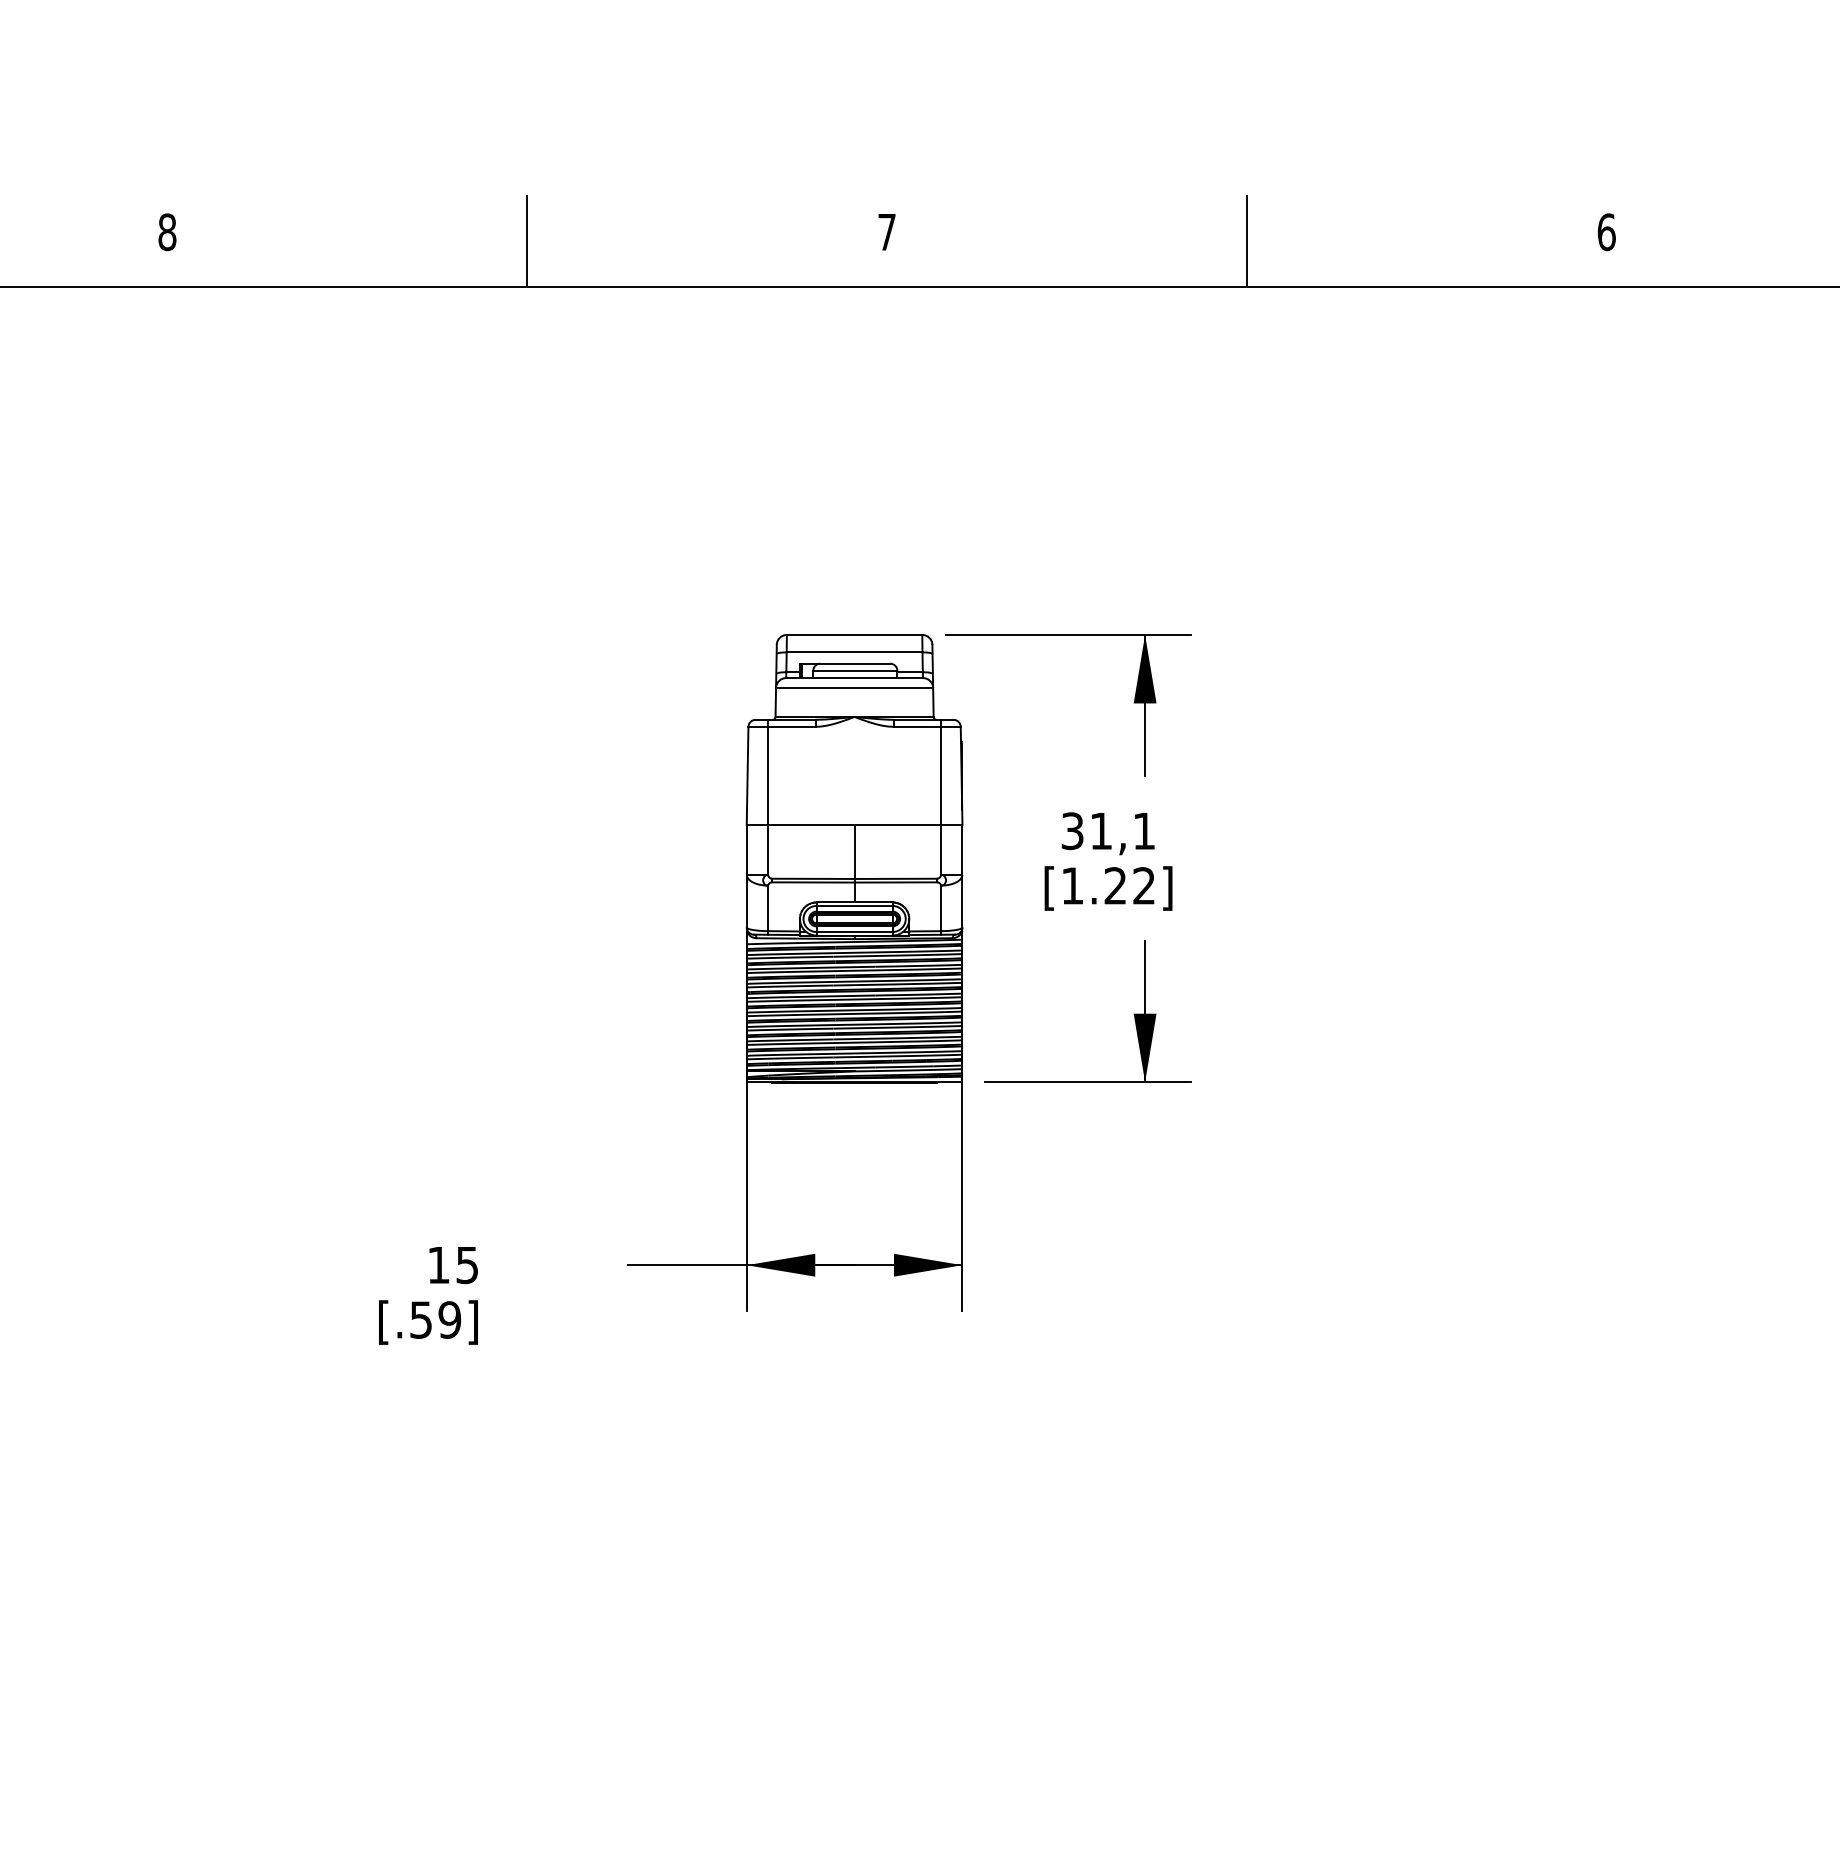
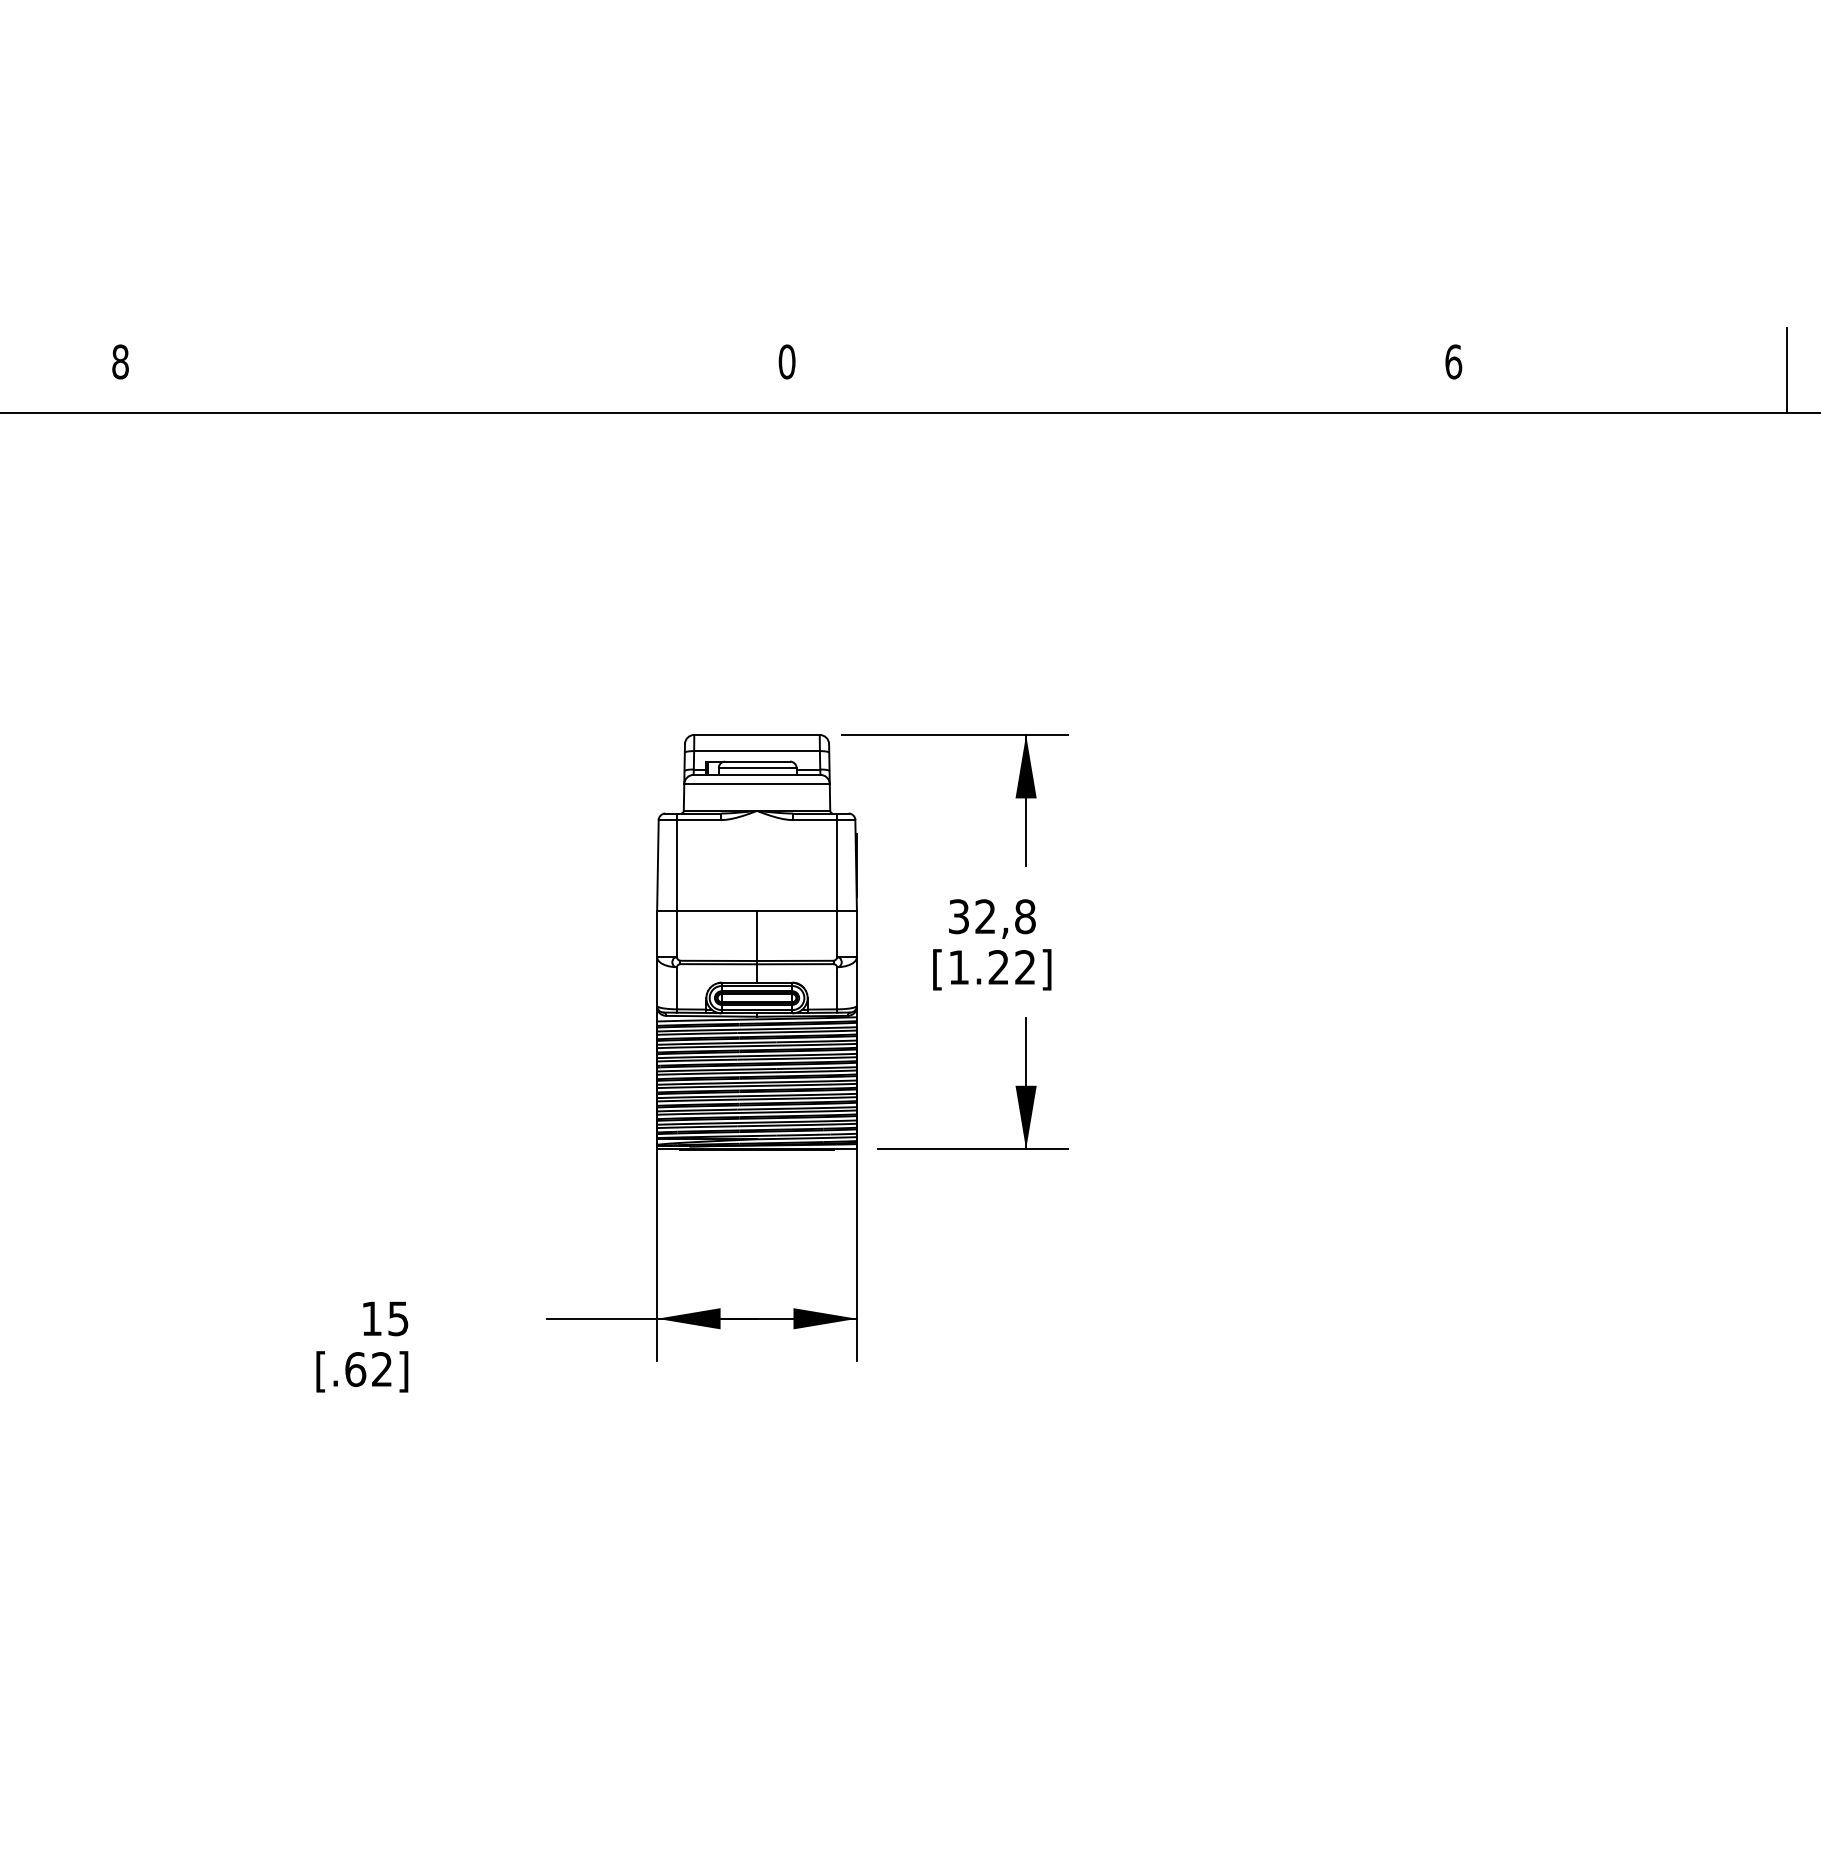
text: (886, 231) -> (786, 361), 7 -> 0
line: (526, 241) -> (453, 370), removed
line: (1247, 241) -> (1120, 370), removed
text: (1122, 830) -> (1005, 916), 31,1 -> 32,8
text: (435, 1319) -> (368, 1369), [.59] -> [.62]

